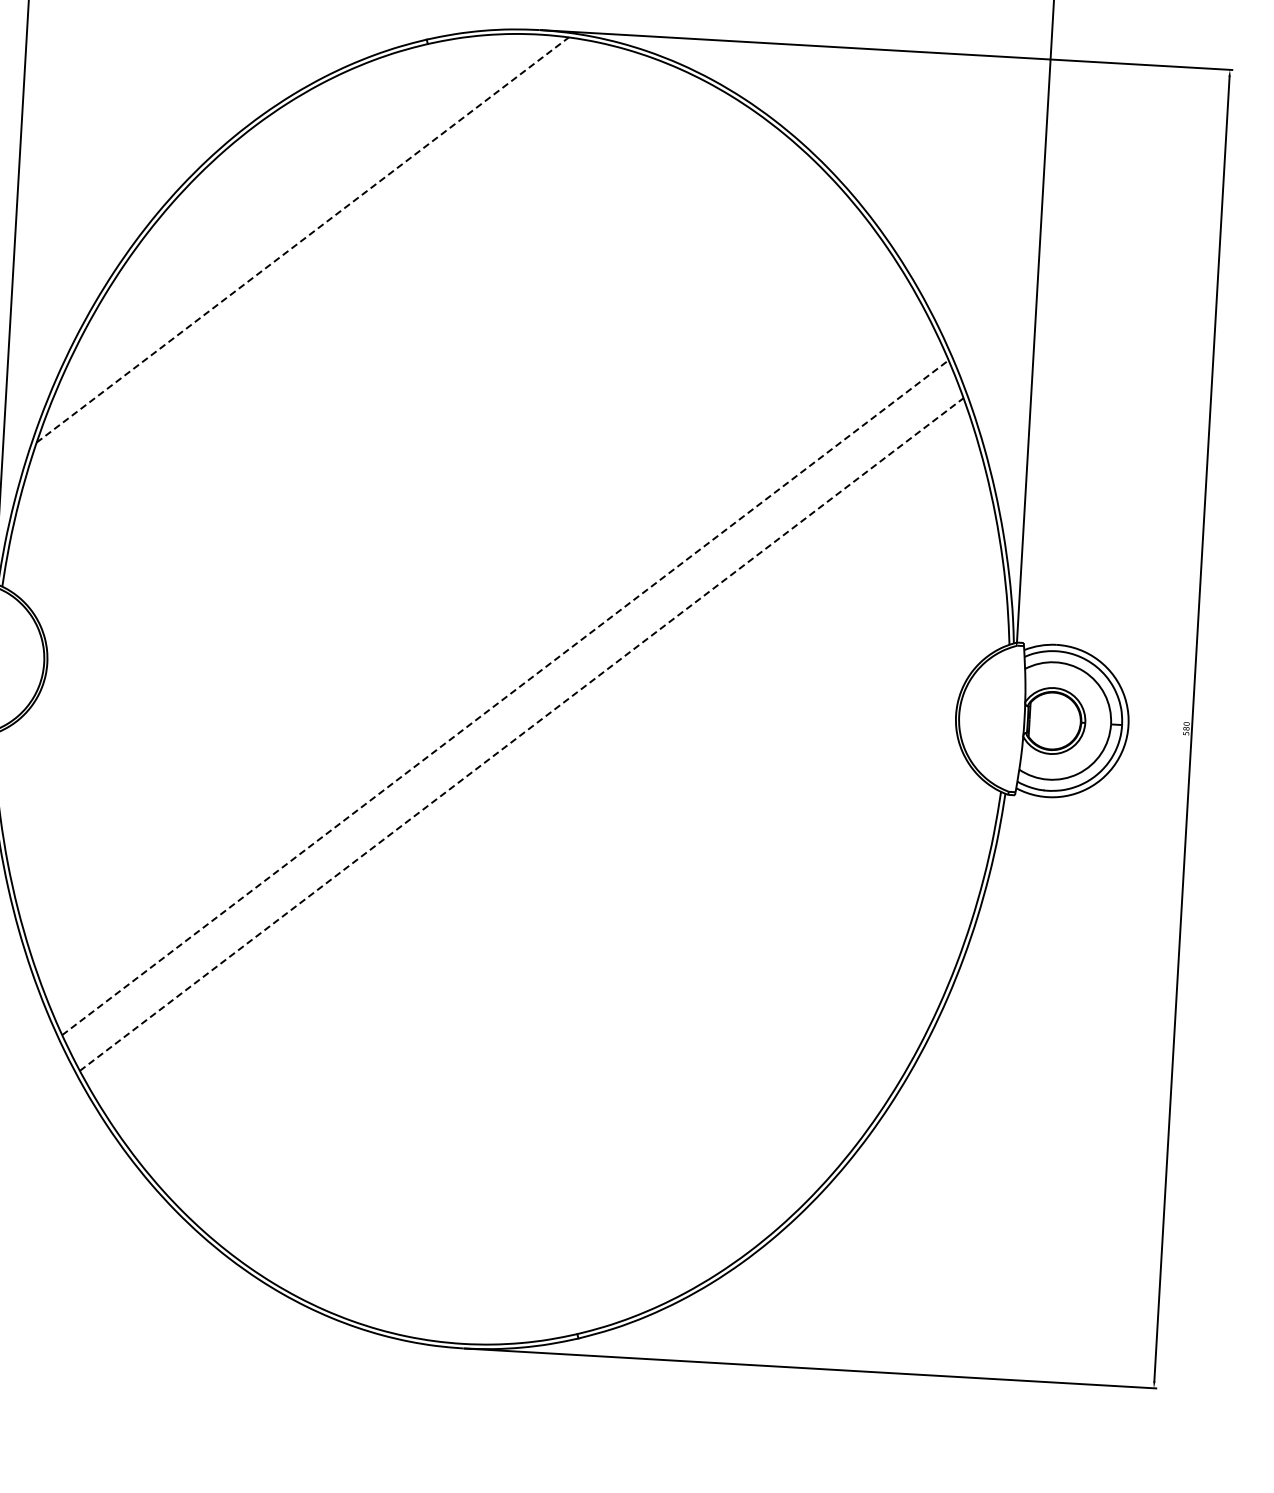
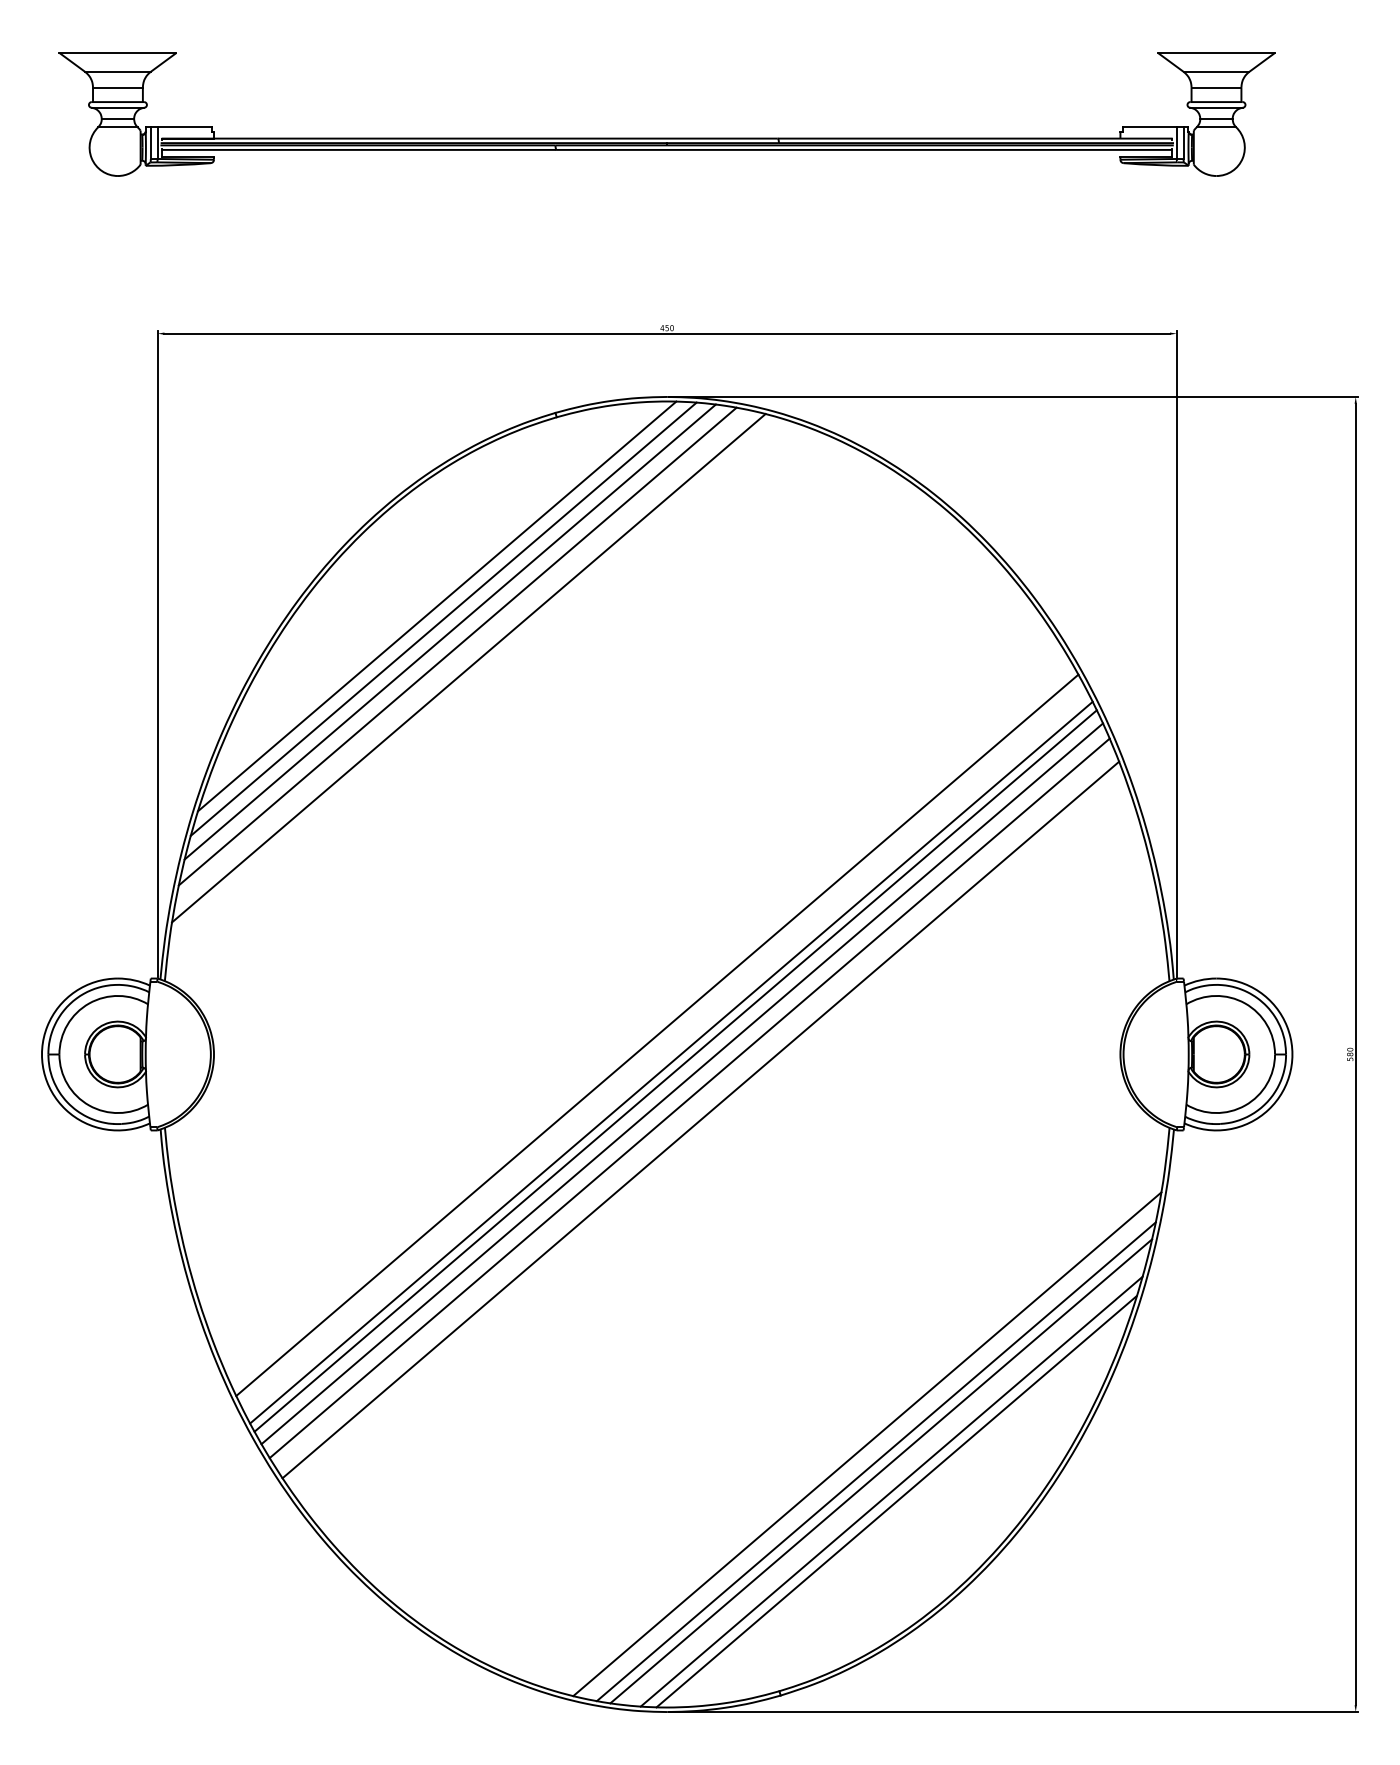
line: (296, 226) -> (436, 606), added
line: (303, 239) -> (444, 618), dashed -> solid
line: (307, 252) -> (449, 631), added
line: (315, 268) -> (457, 646), added
line: (324, 290) -> (468, 668), added
line: (493, 669) -> (657, 1035), added
line: (505, 697) -> (671, 1062), dashed -> solid
line: (509, 705) -> (675, 1070), added
line: (515, 719) -> (682, 1083), added
line: (521, 734) -> (689, 1098), dashed -> solid
line: (531, 756) -> (700, 1119), added
line: (679, 1091) -> (867, 1444), added
line: (686, 1109) -> (875, 1461), added
line: (692, 1119) -> (881, 1471), added
line: (701, 1140) -> (891, 1491), added
line: (705, 1150) -> (896, 1501), added

